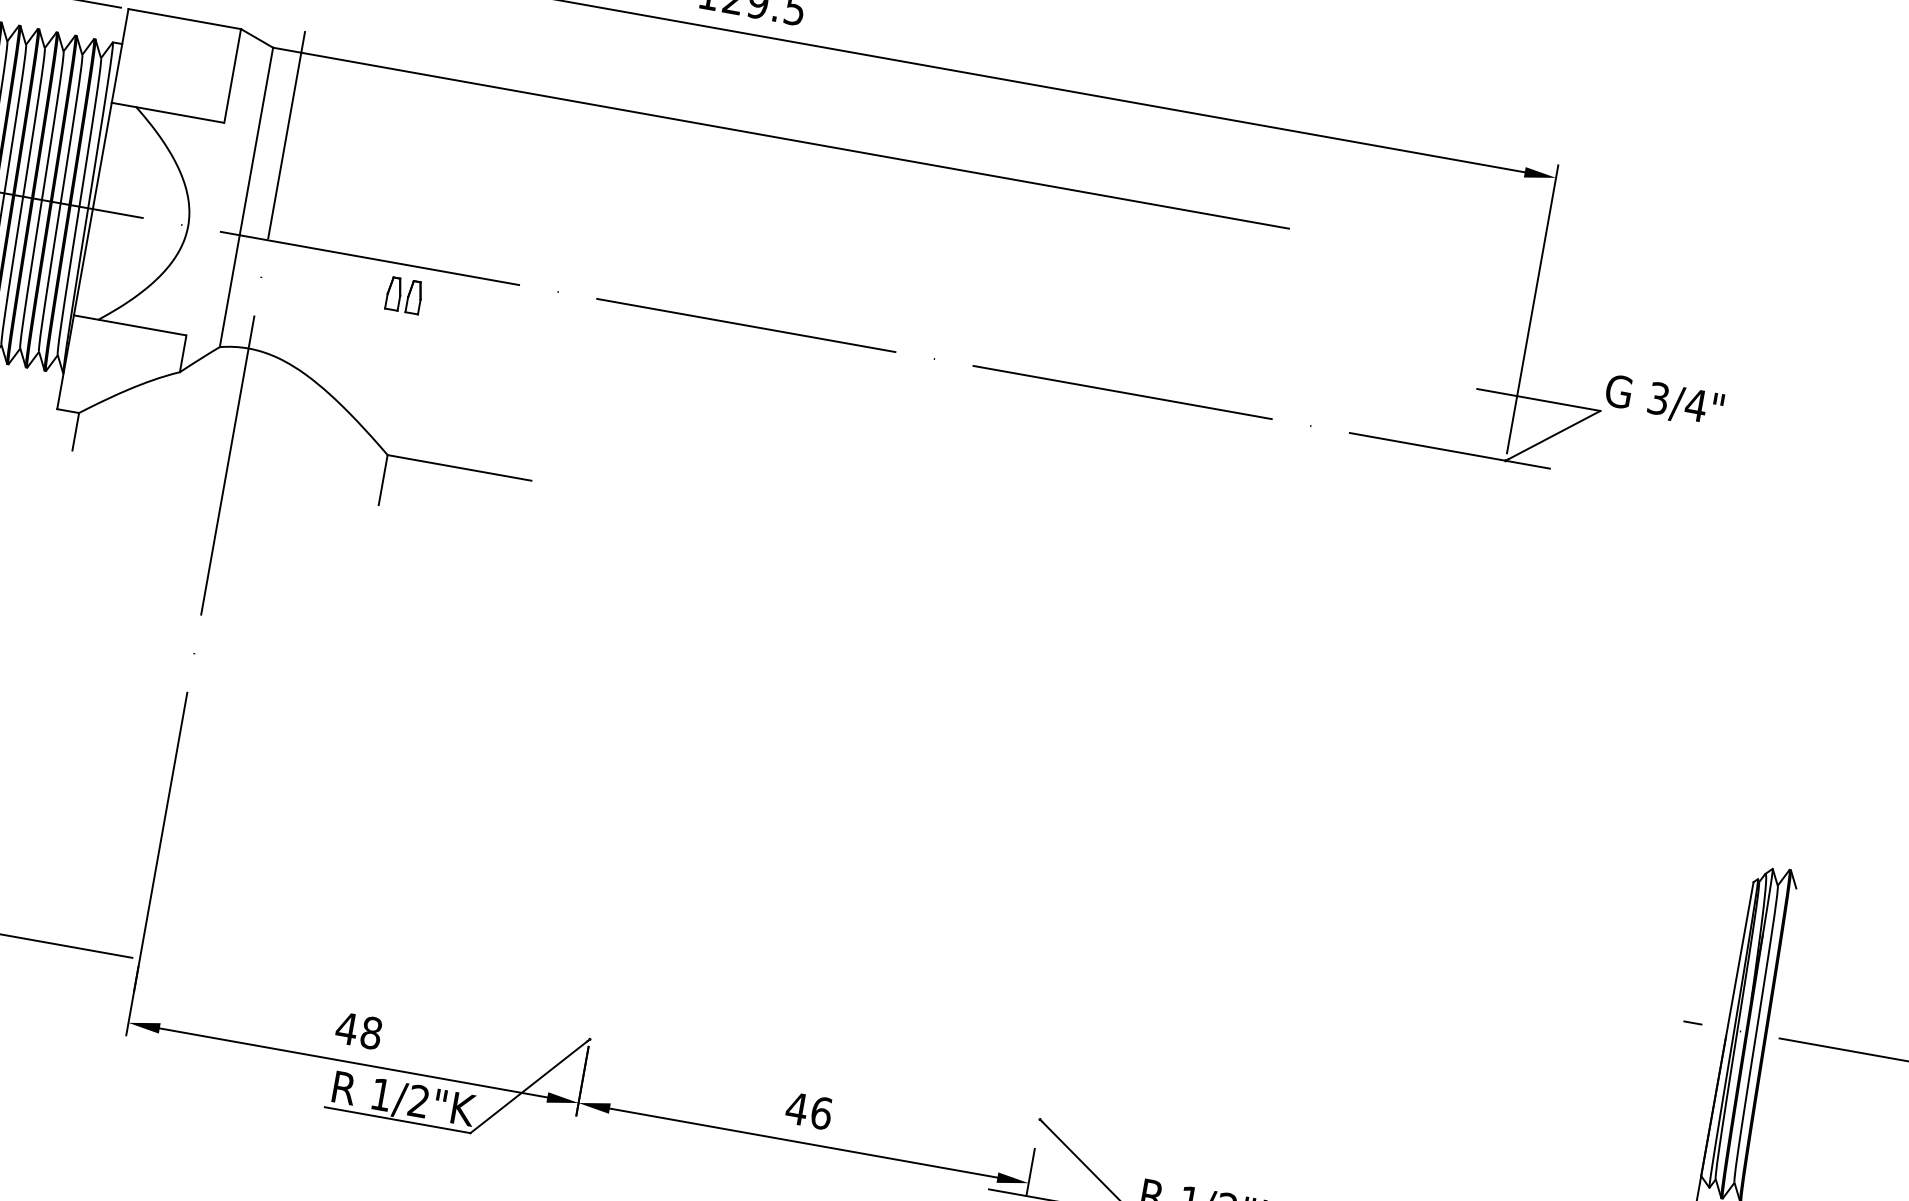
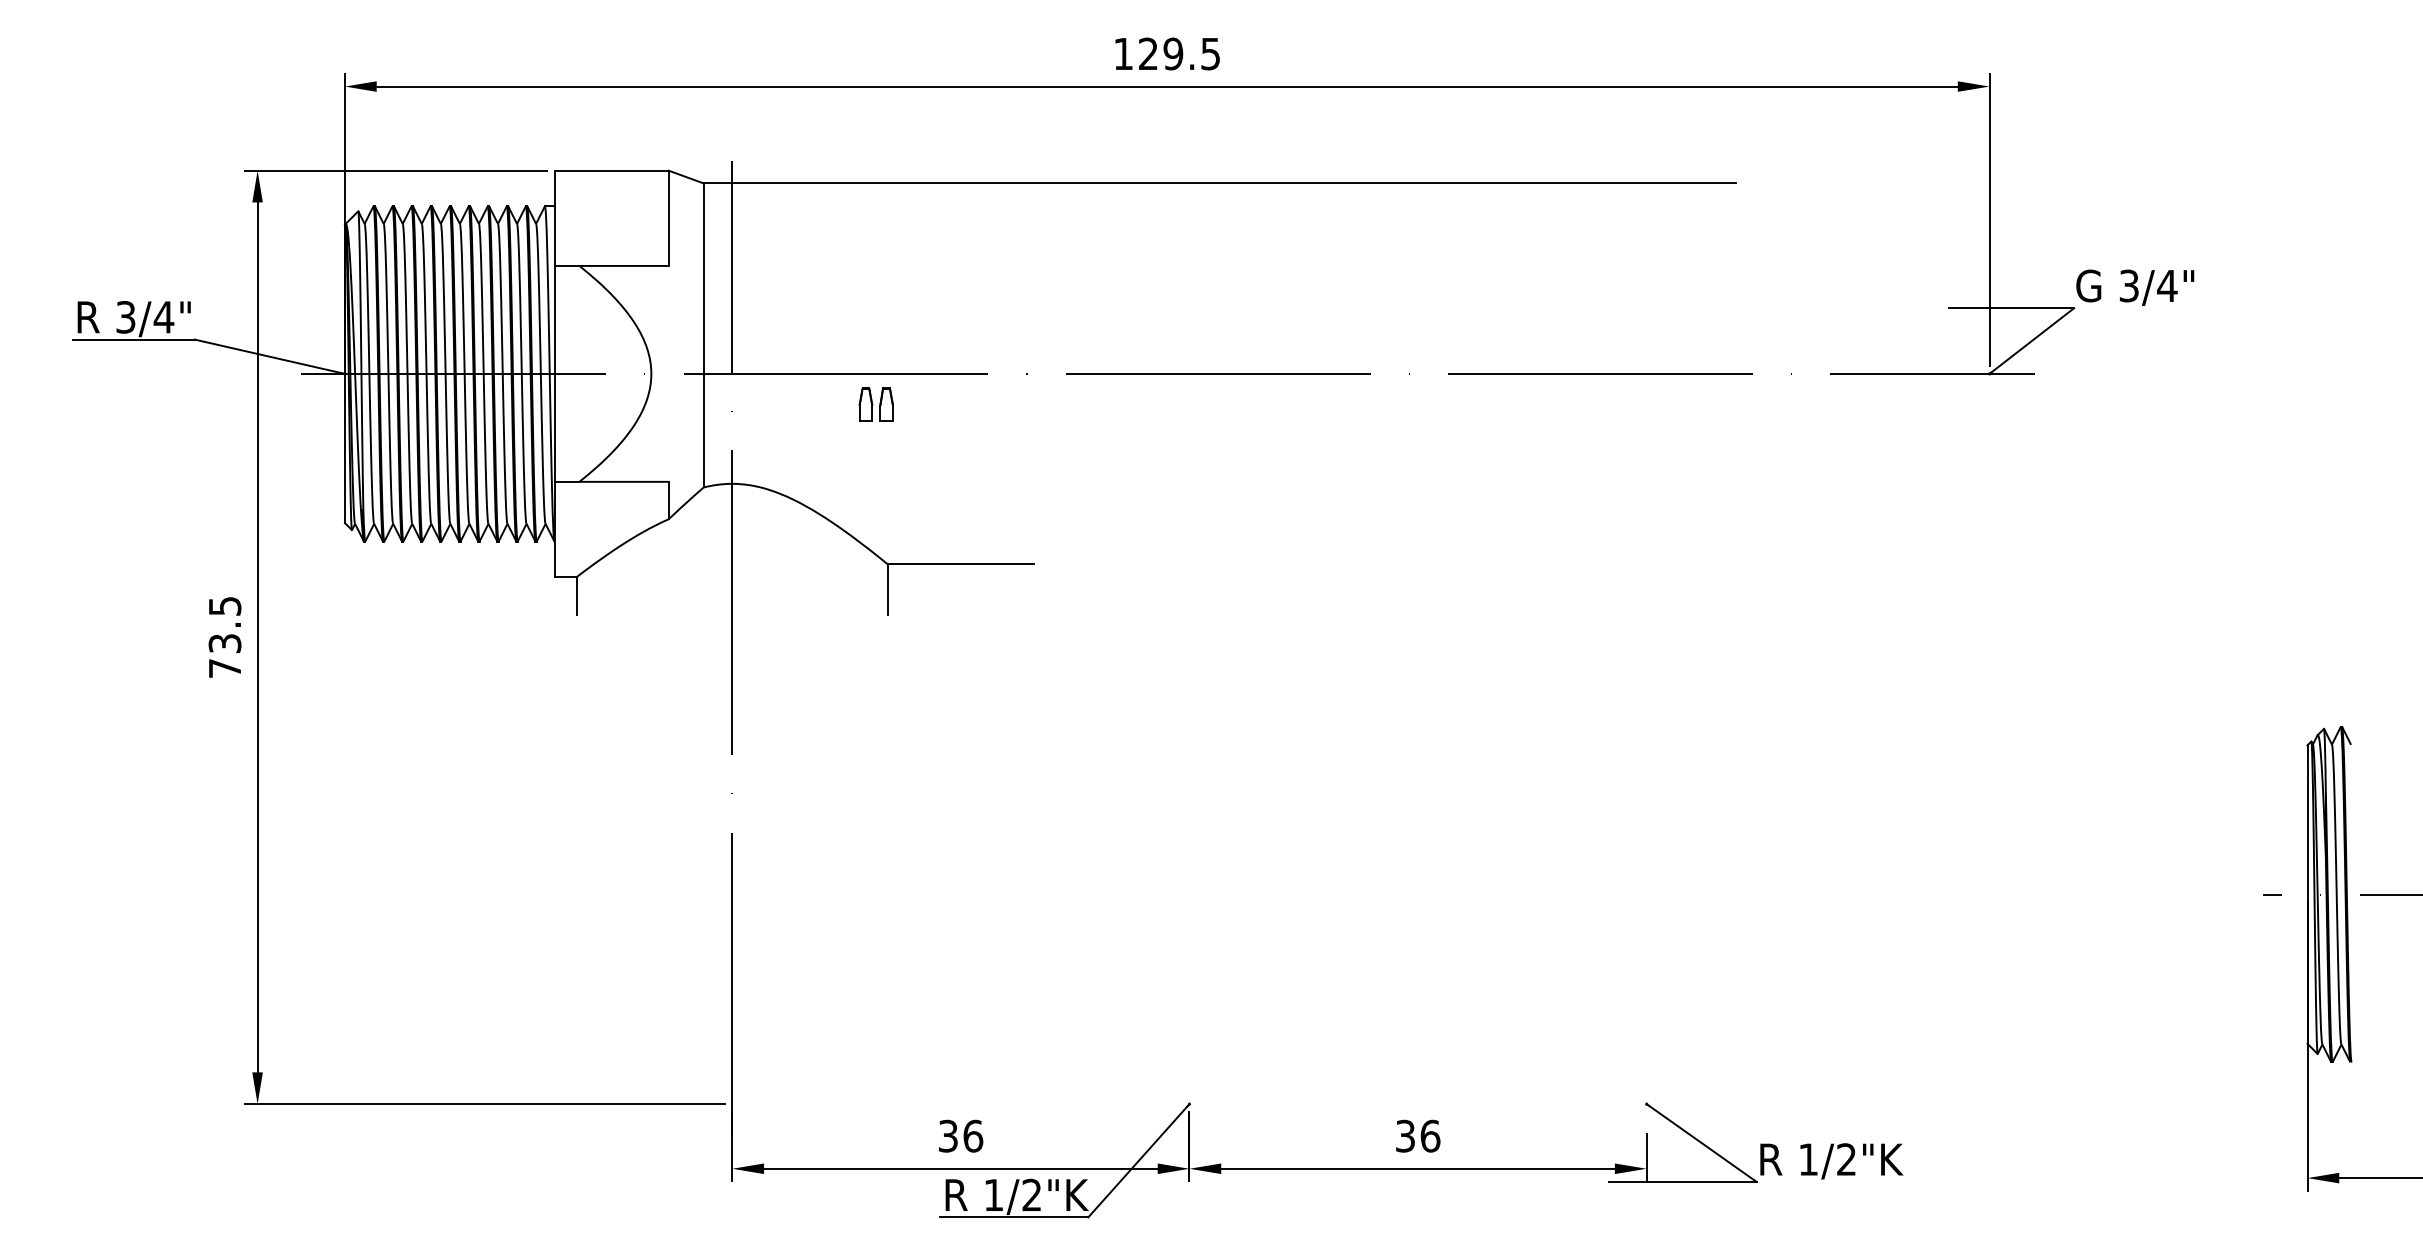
text: (359, 1030) -> (960, 1135), 48 -> 36
text: (797, 1108) -> (1405, 1135), 46 -> 36

